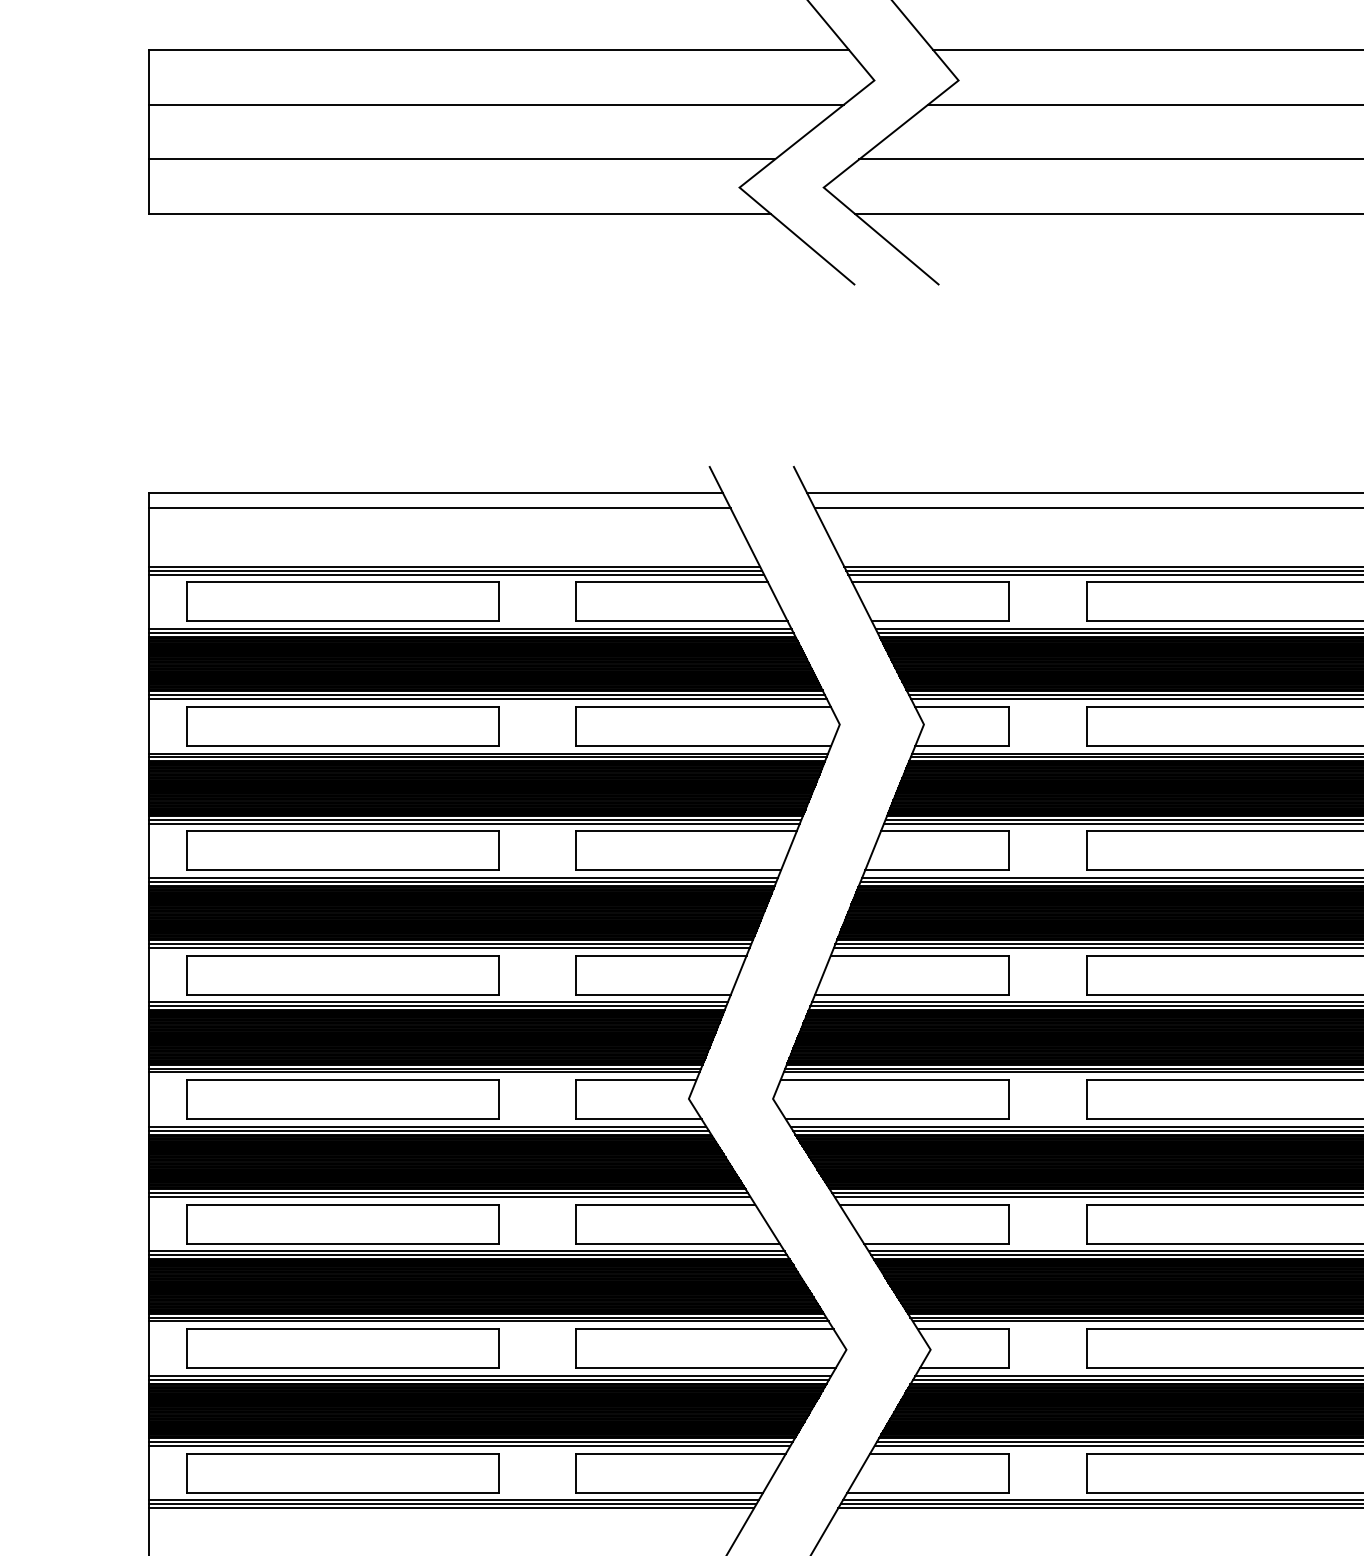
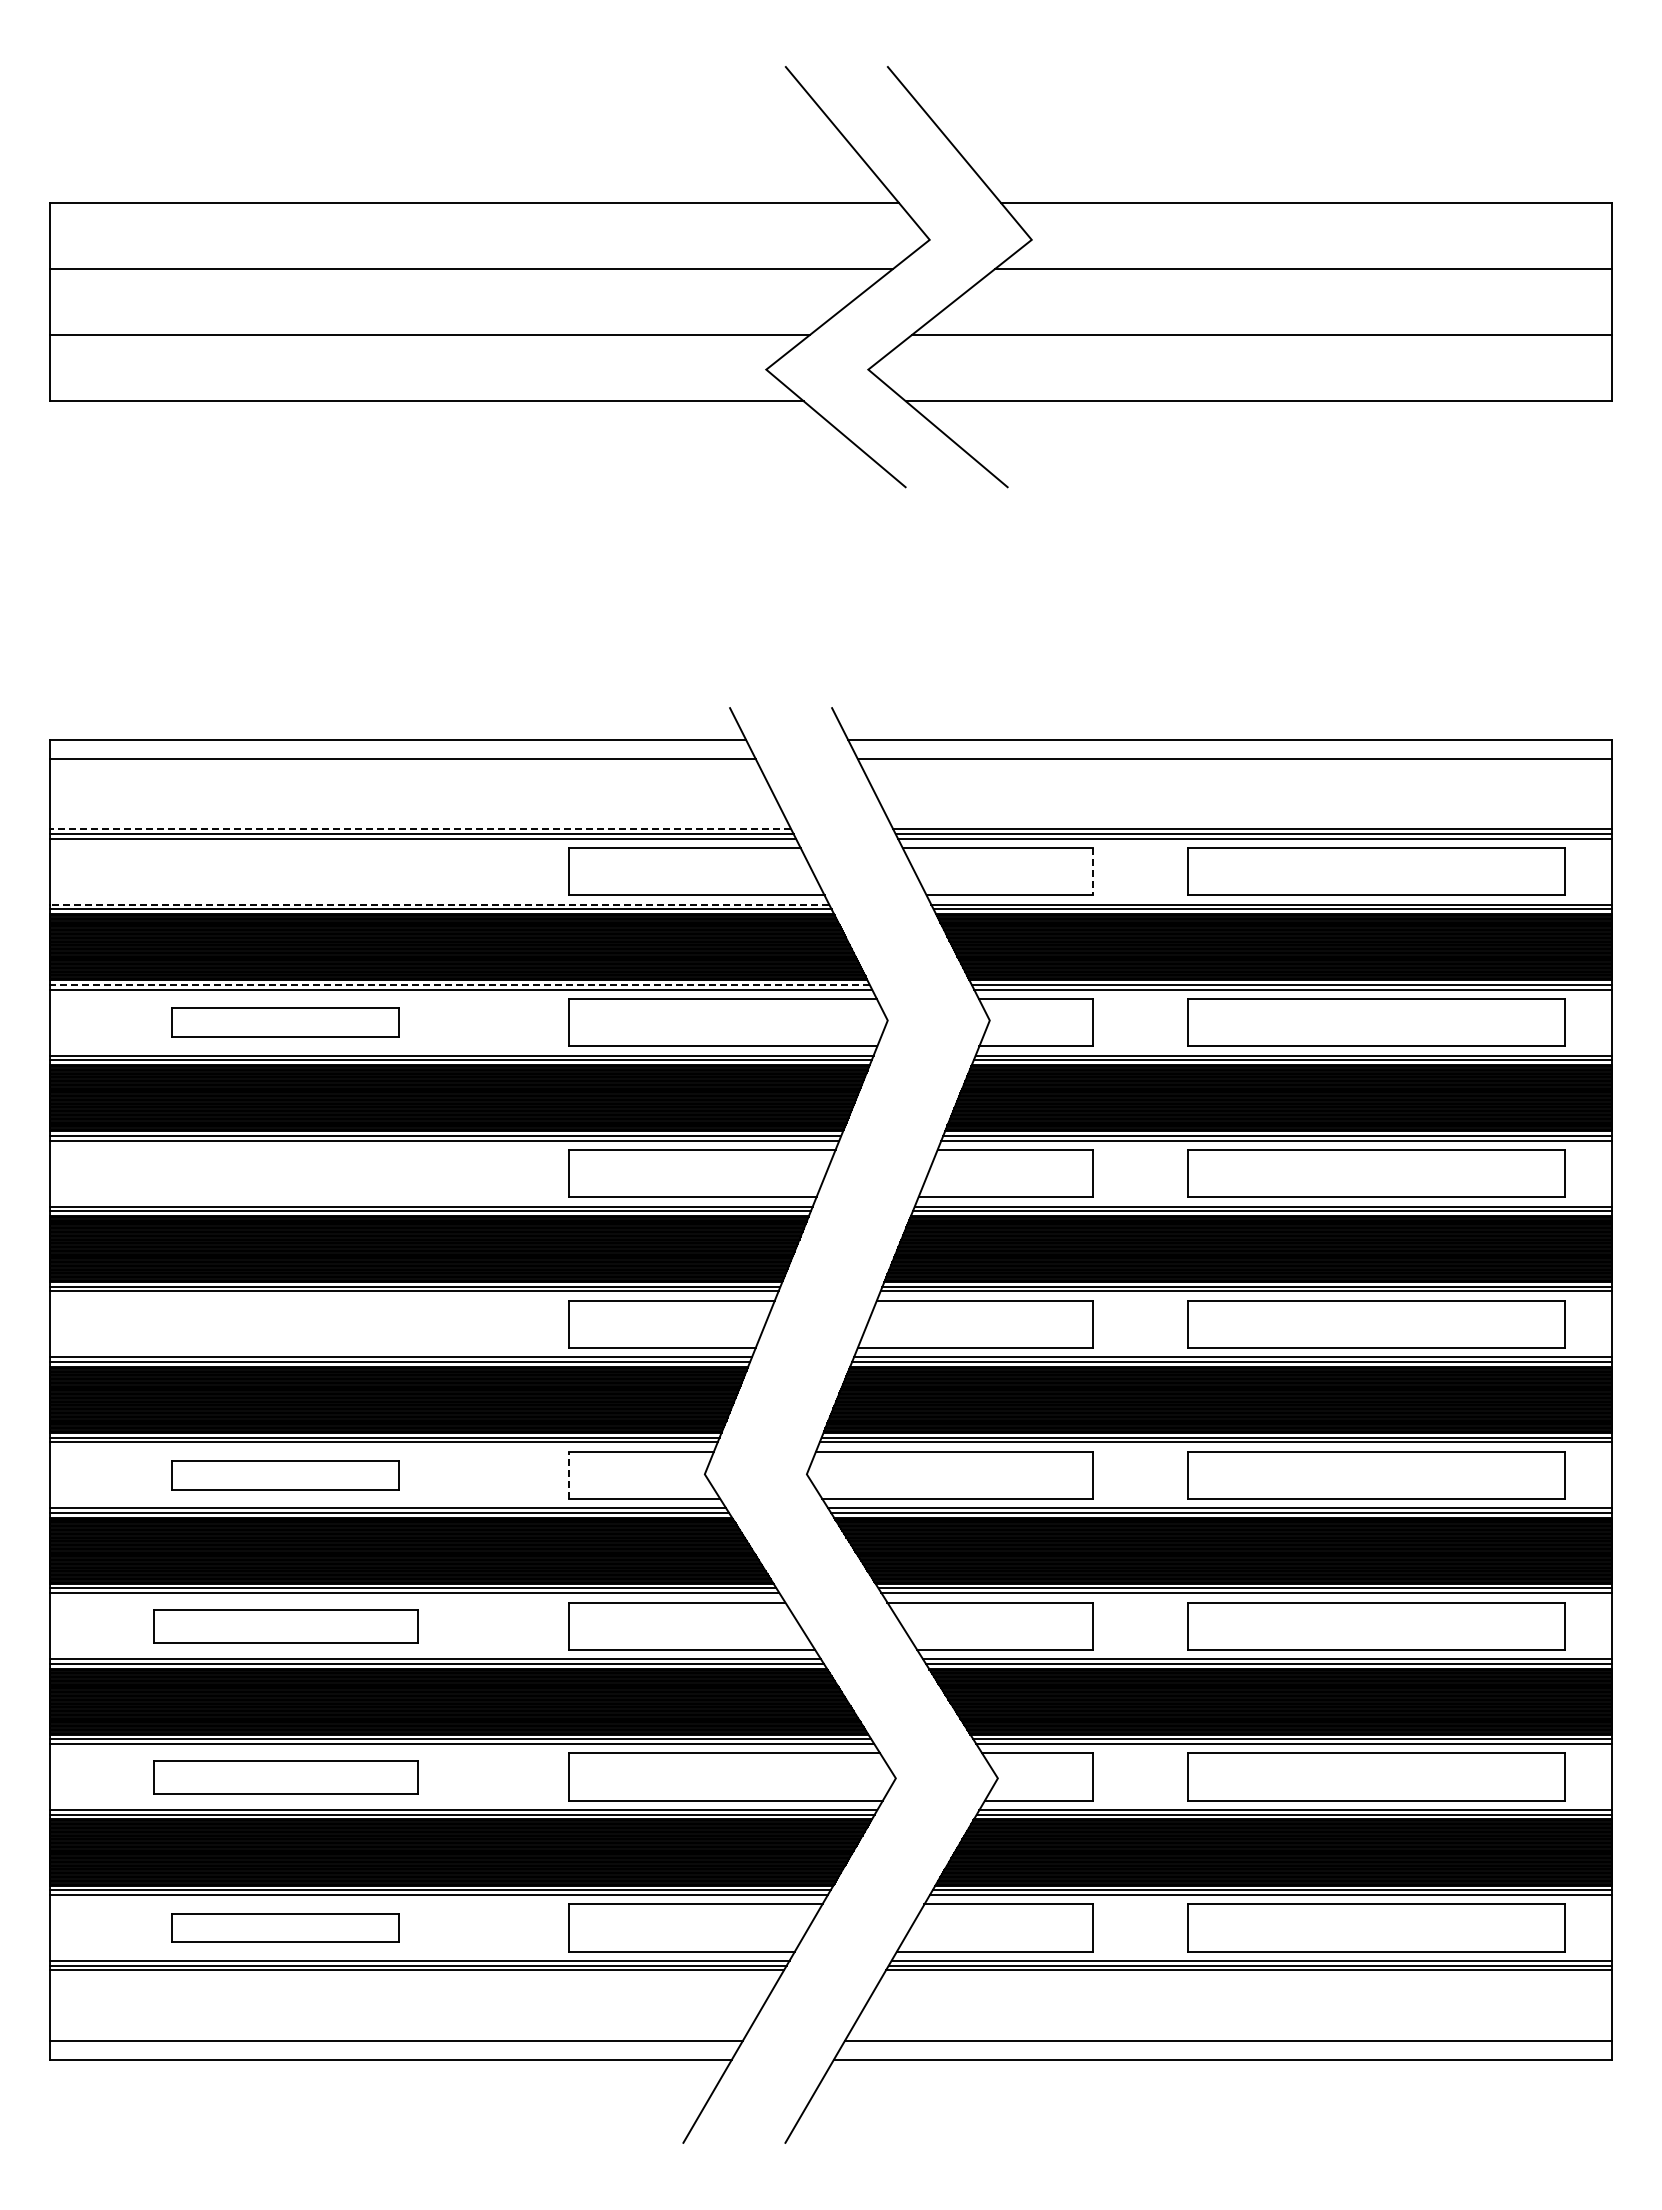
line: (454, 566) -> (420, 829), solid -> dashed
part: (342, 601) -> (285, 871), removed
line: (1009, 601) -> (1093, 871), solid -> dashed
line: (469, 628) -> (439, 904), solid -> dashed
line: (486, 694) -> (459, 984), solid -> dashed
part: (342, 726) -> (285, 1022), size x0.6
part: (342, 850) -> (285, 1173), removed
part: (342, 975) -> (285, 1324), removed
part: (342, 1099) -> (285, 1475), size x0.6
line: (576, 1099) -> (568, 1475), solid -> dashed
part: (342, 1224) -> (285, 1626), size x0.7
part: (342, 1348) -> (285, 1776), size x0.7
part: (342, 1472) -> (285, 1927), size x0.6

